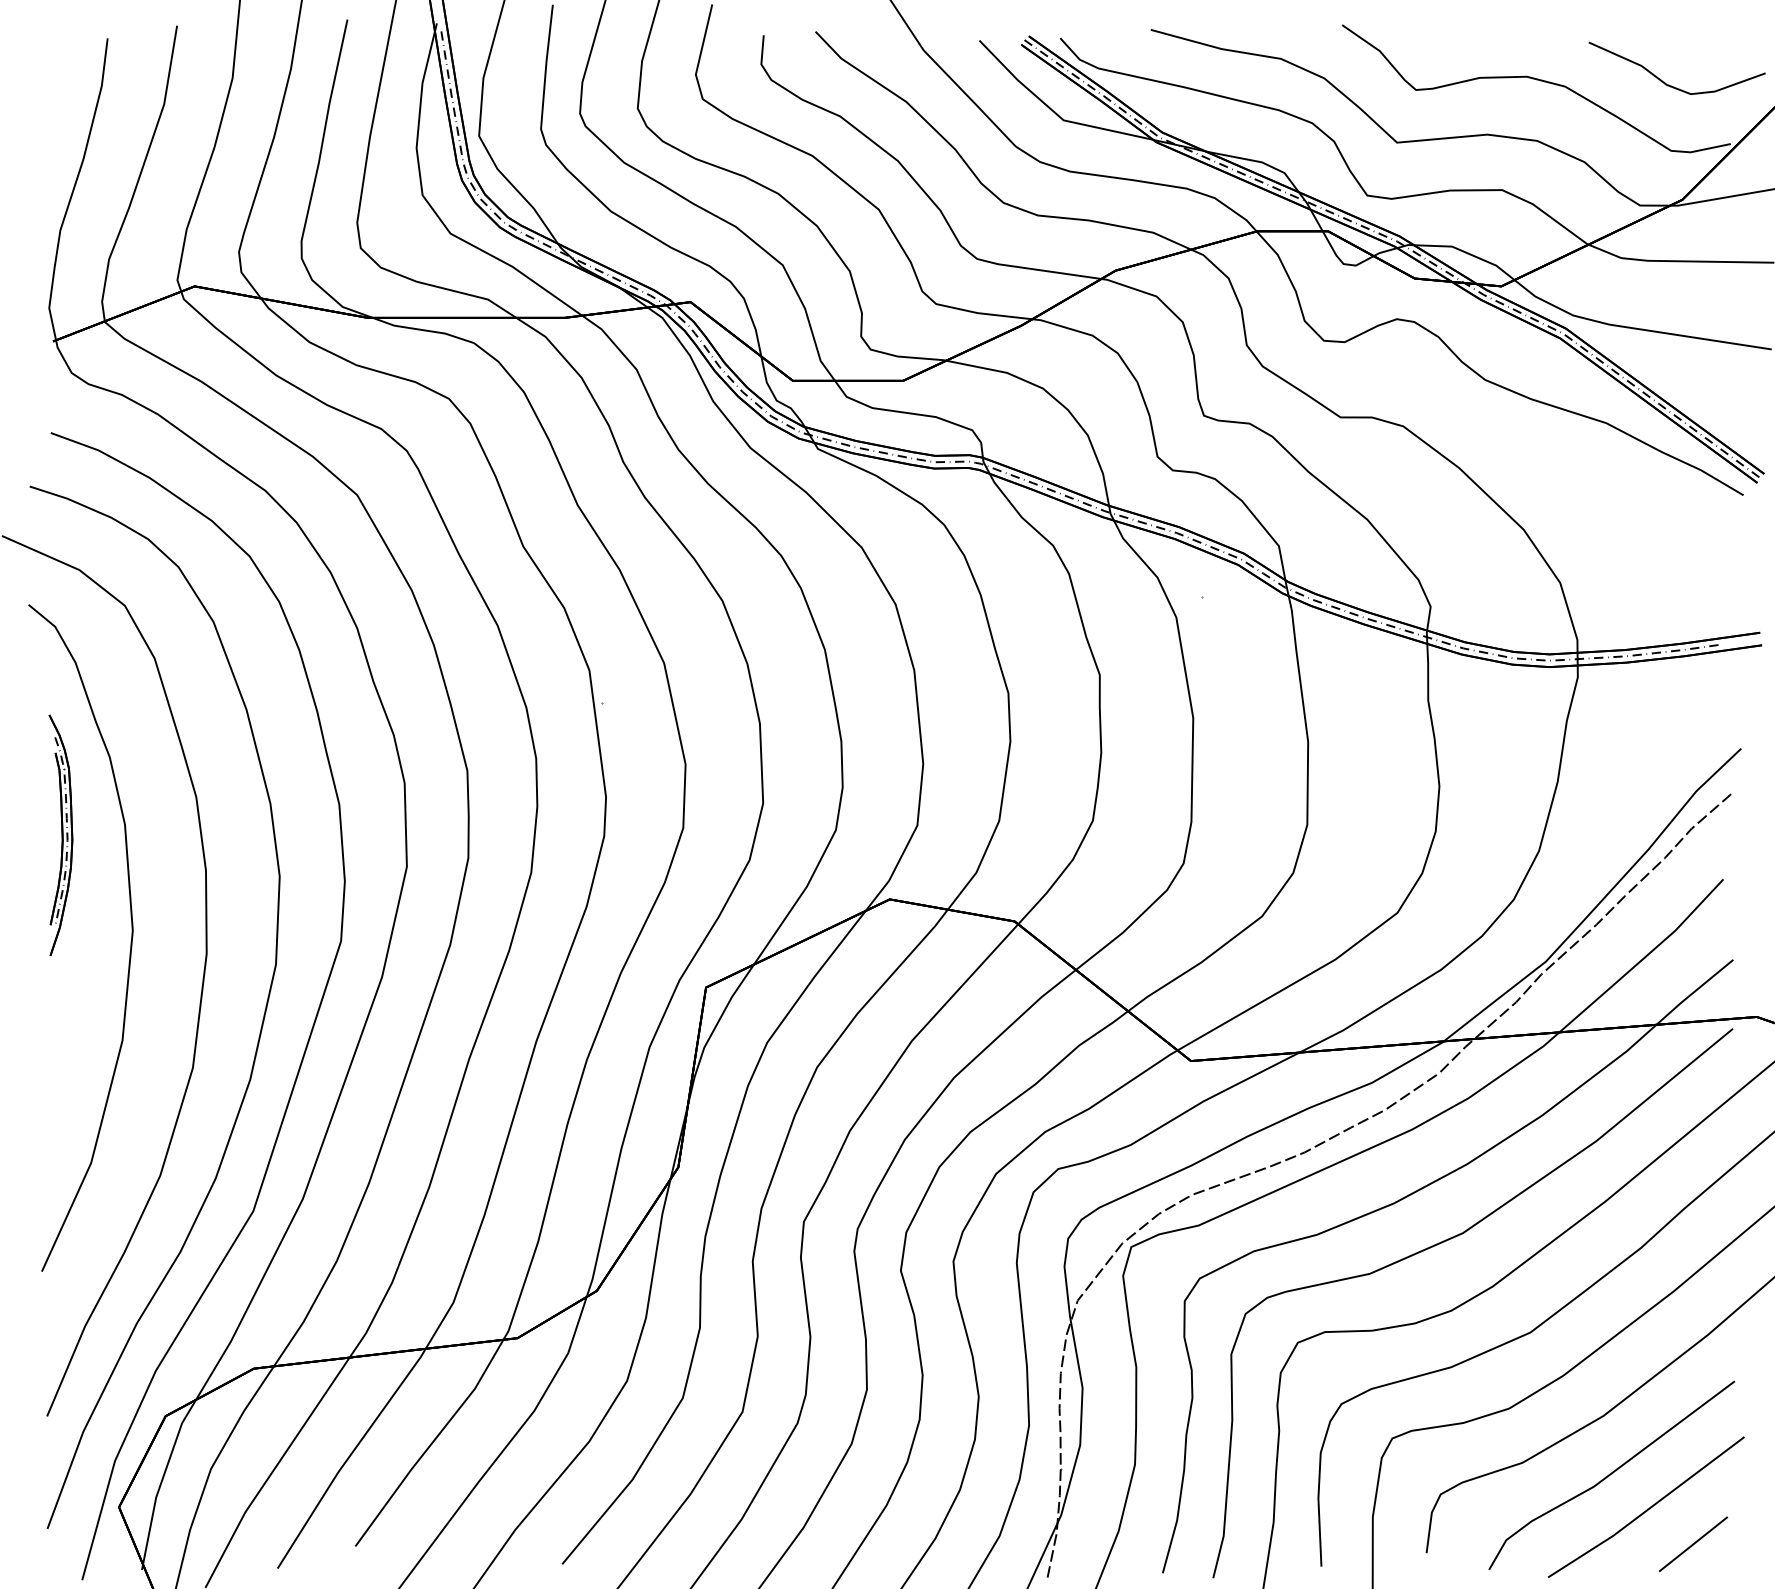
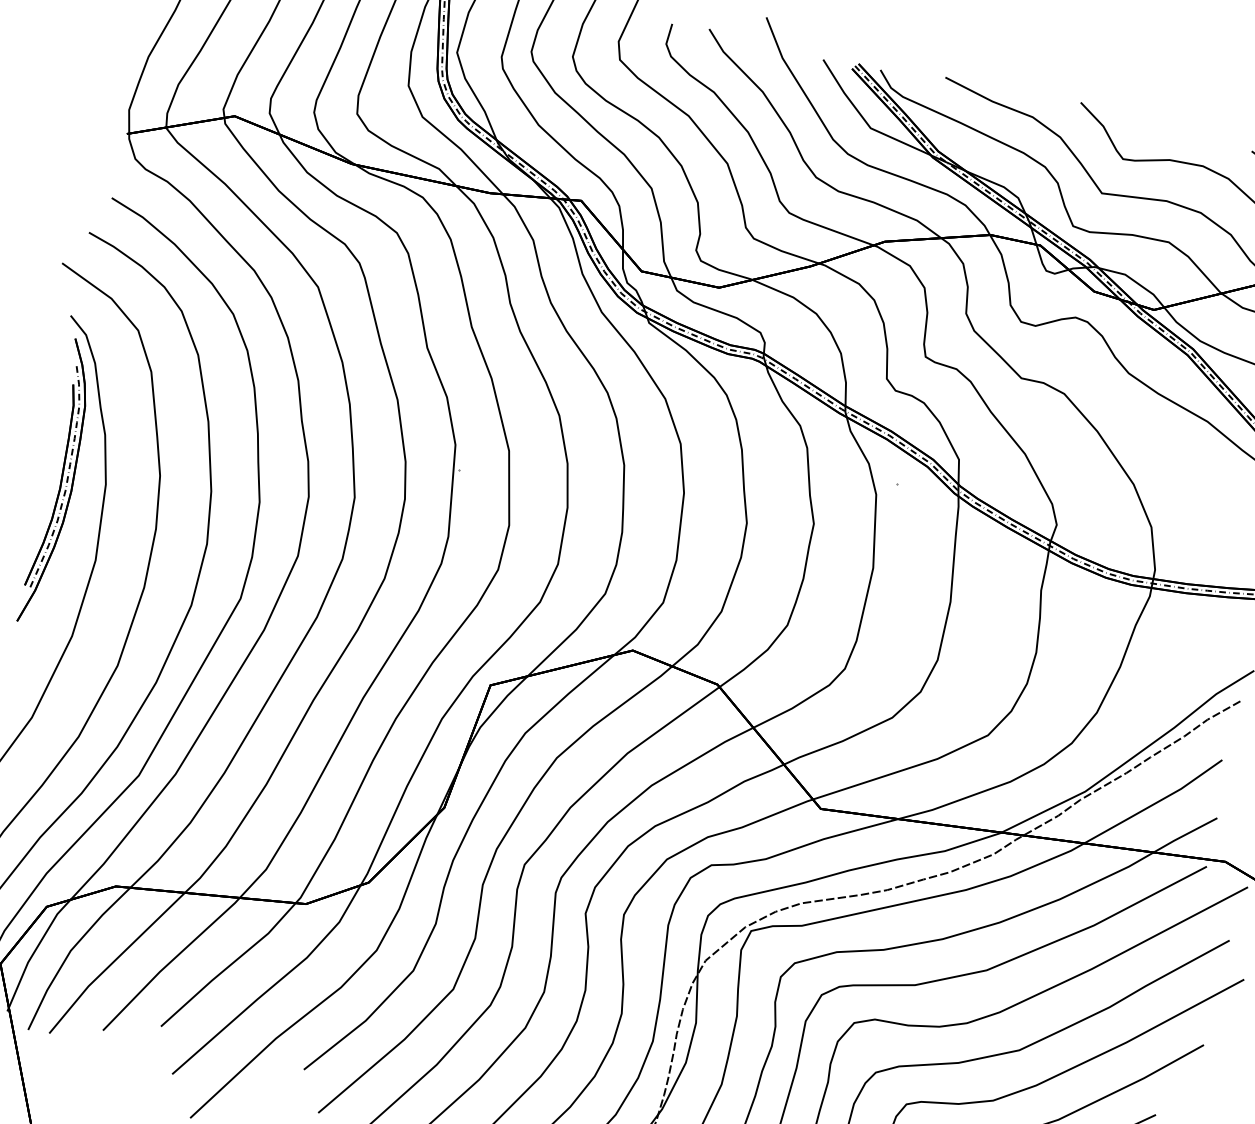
part: (60, 835) -> (58, 482), size x1.67

